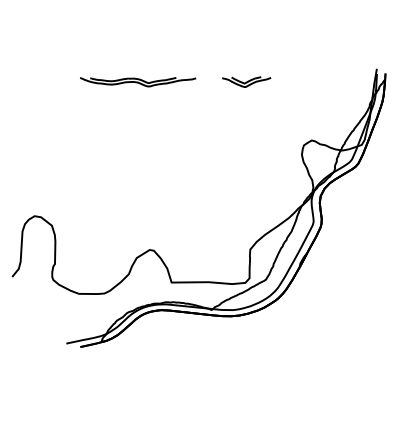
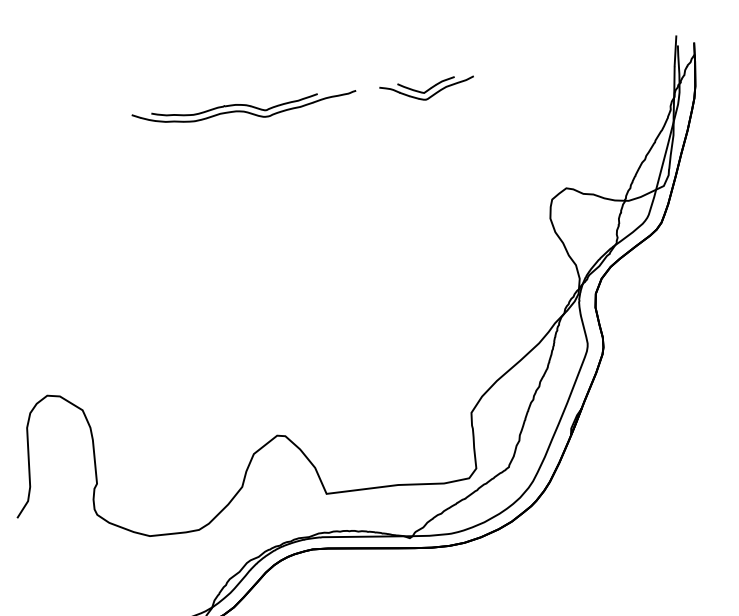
part: (138, 82) -> (245, 111), moved

